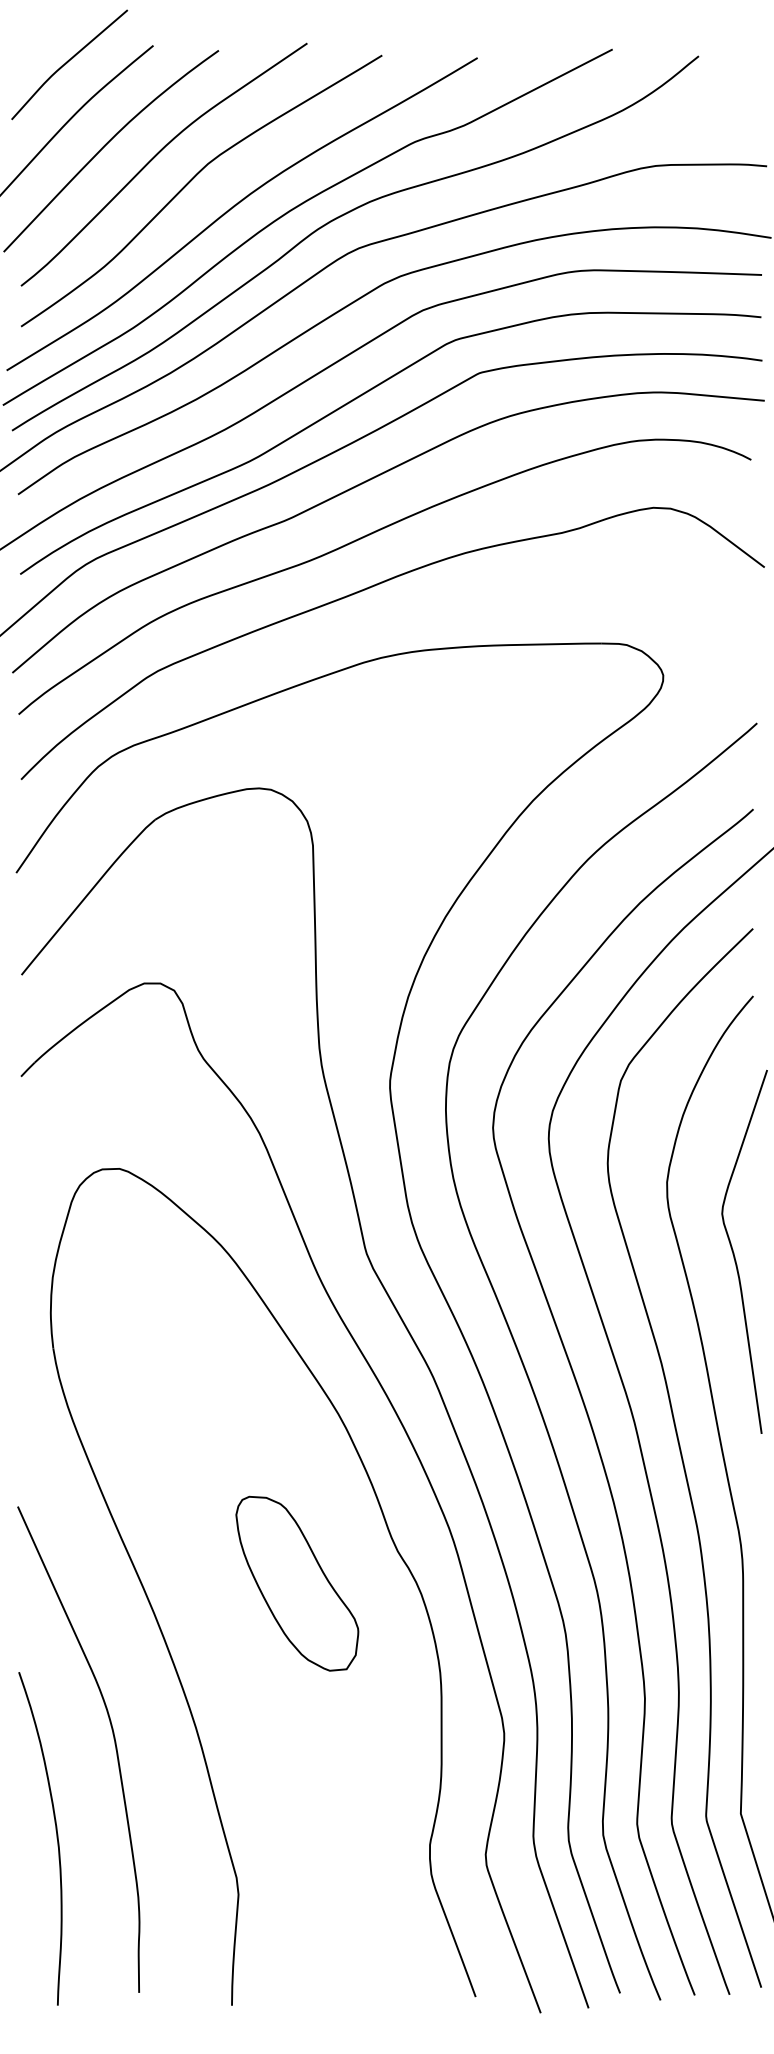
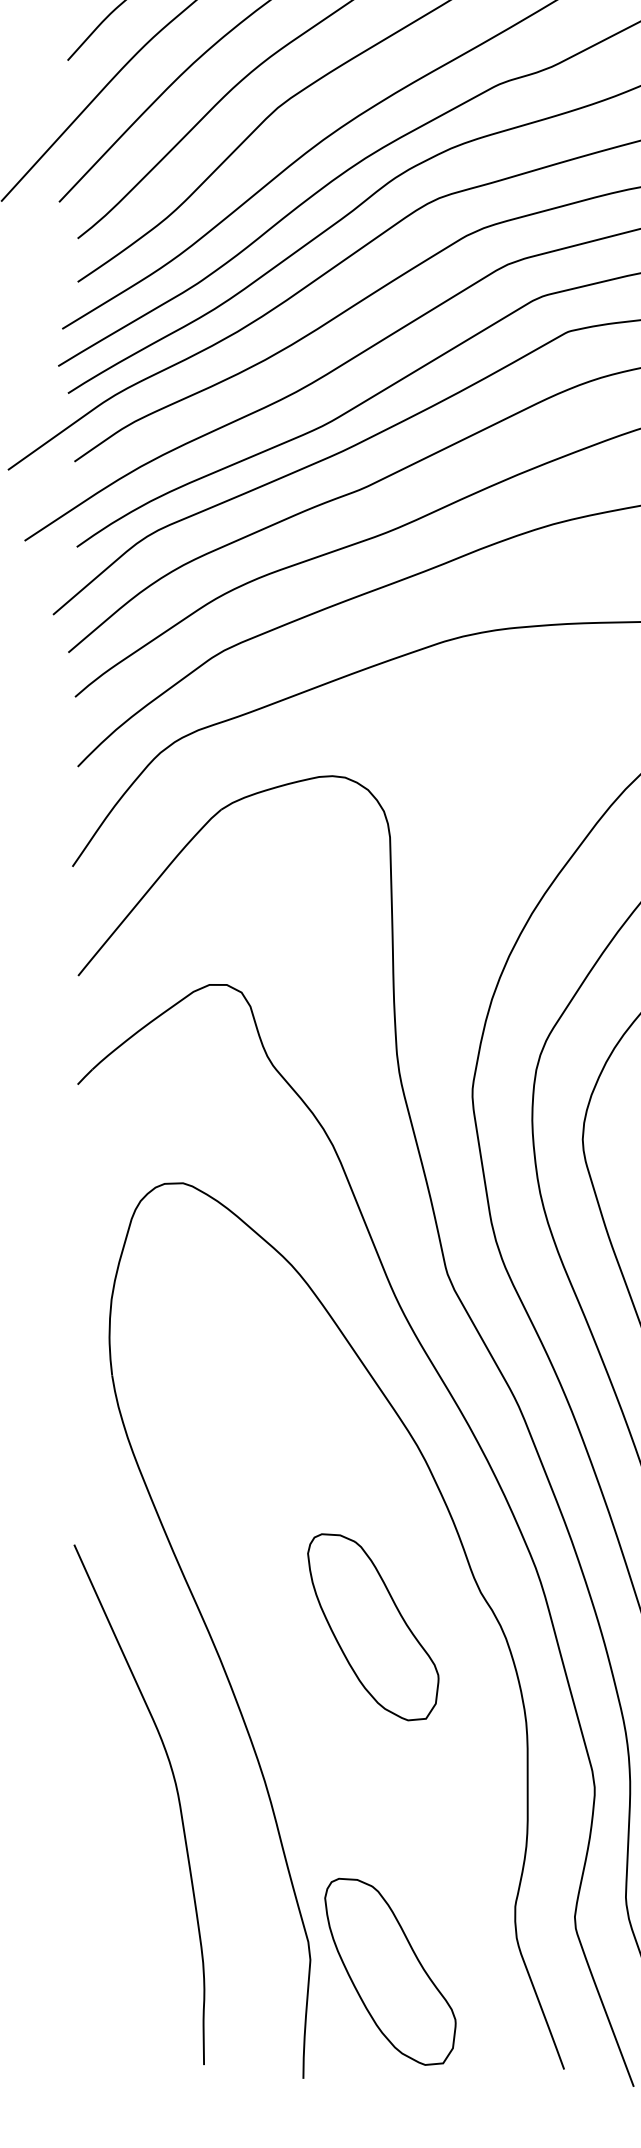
curve: (56, 1838) -> (115, 1899), removed
part: (313, 1905) -> (390, 1971), added

